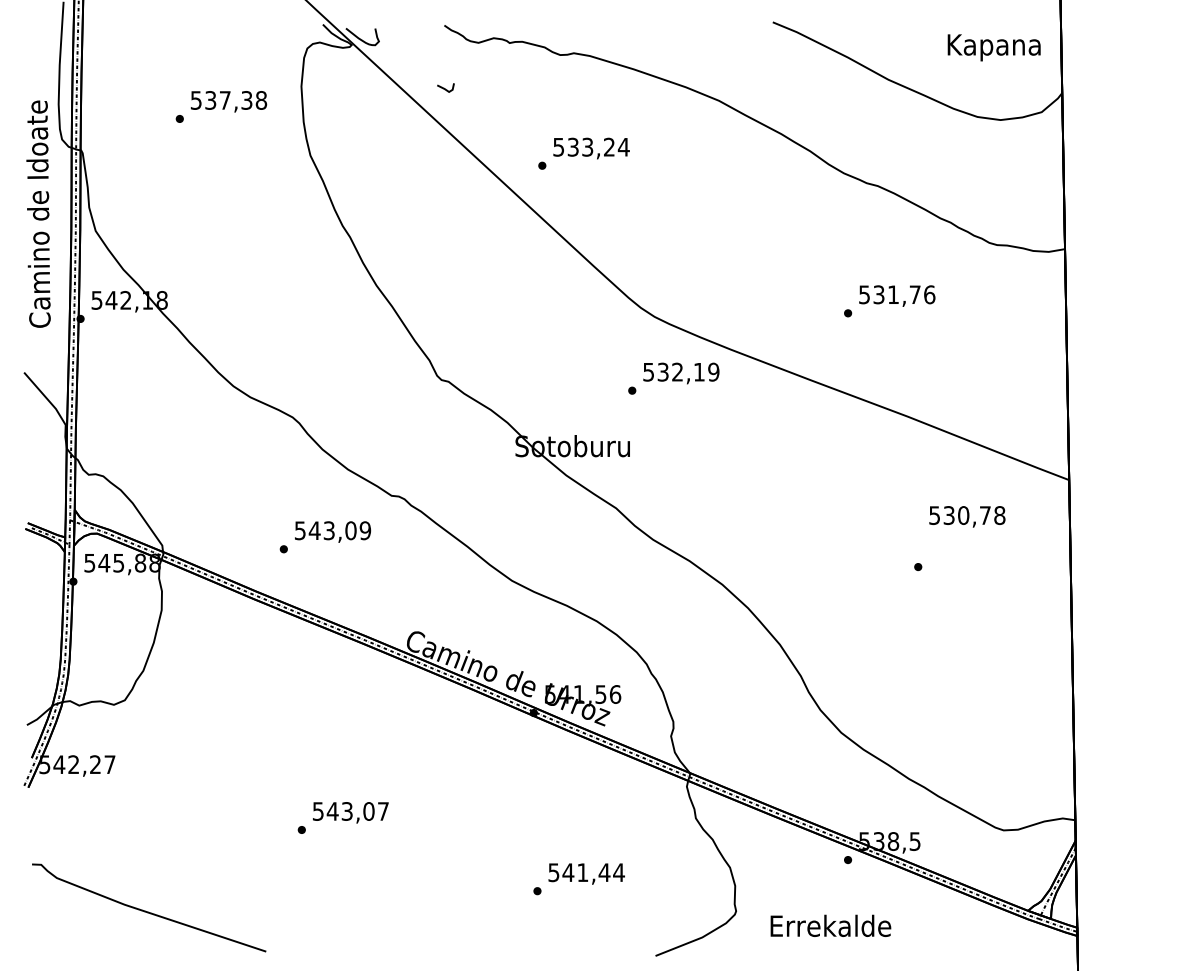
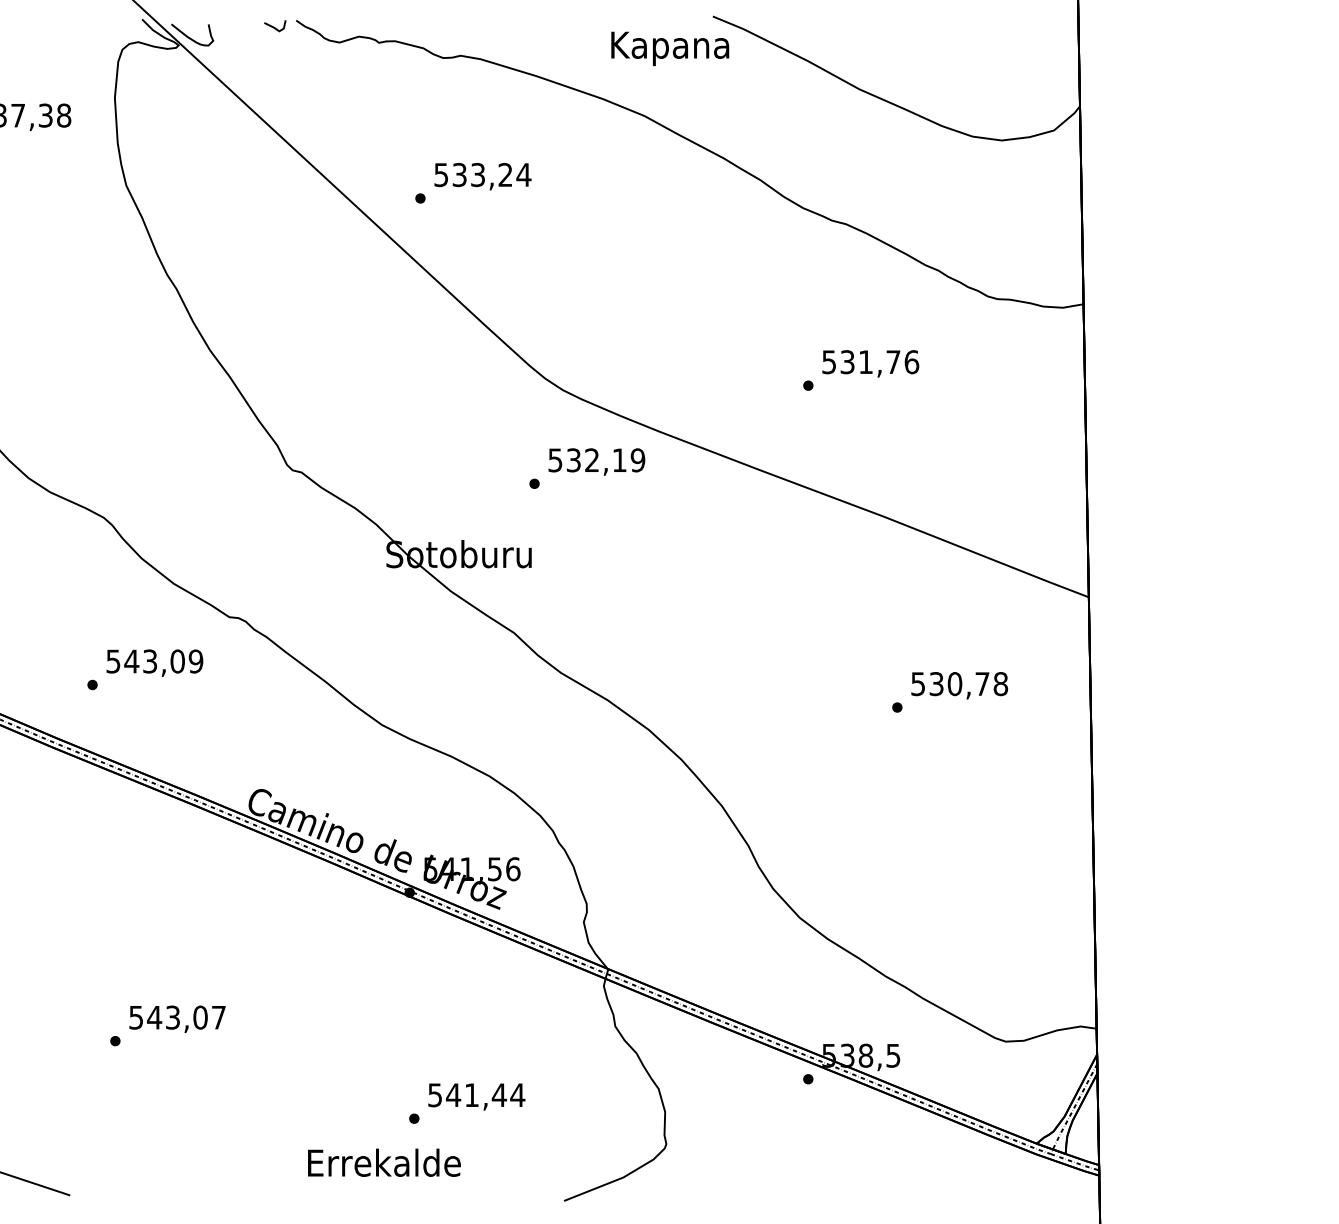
text: (993, 47) -> (669, 48), moved
line: (444, 87) -> (273, 25), moved
text: (967, 516) -> (959, 685), moved
text: (830, 925) -> (383, 1162), moved

